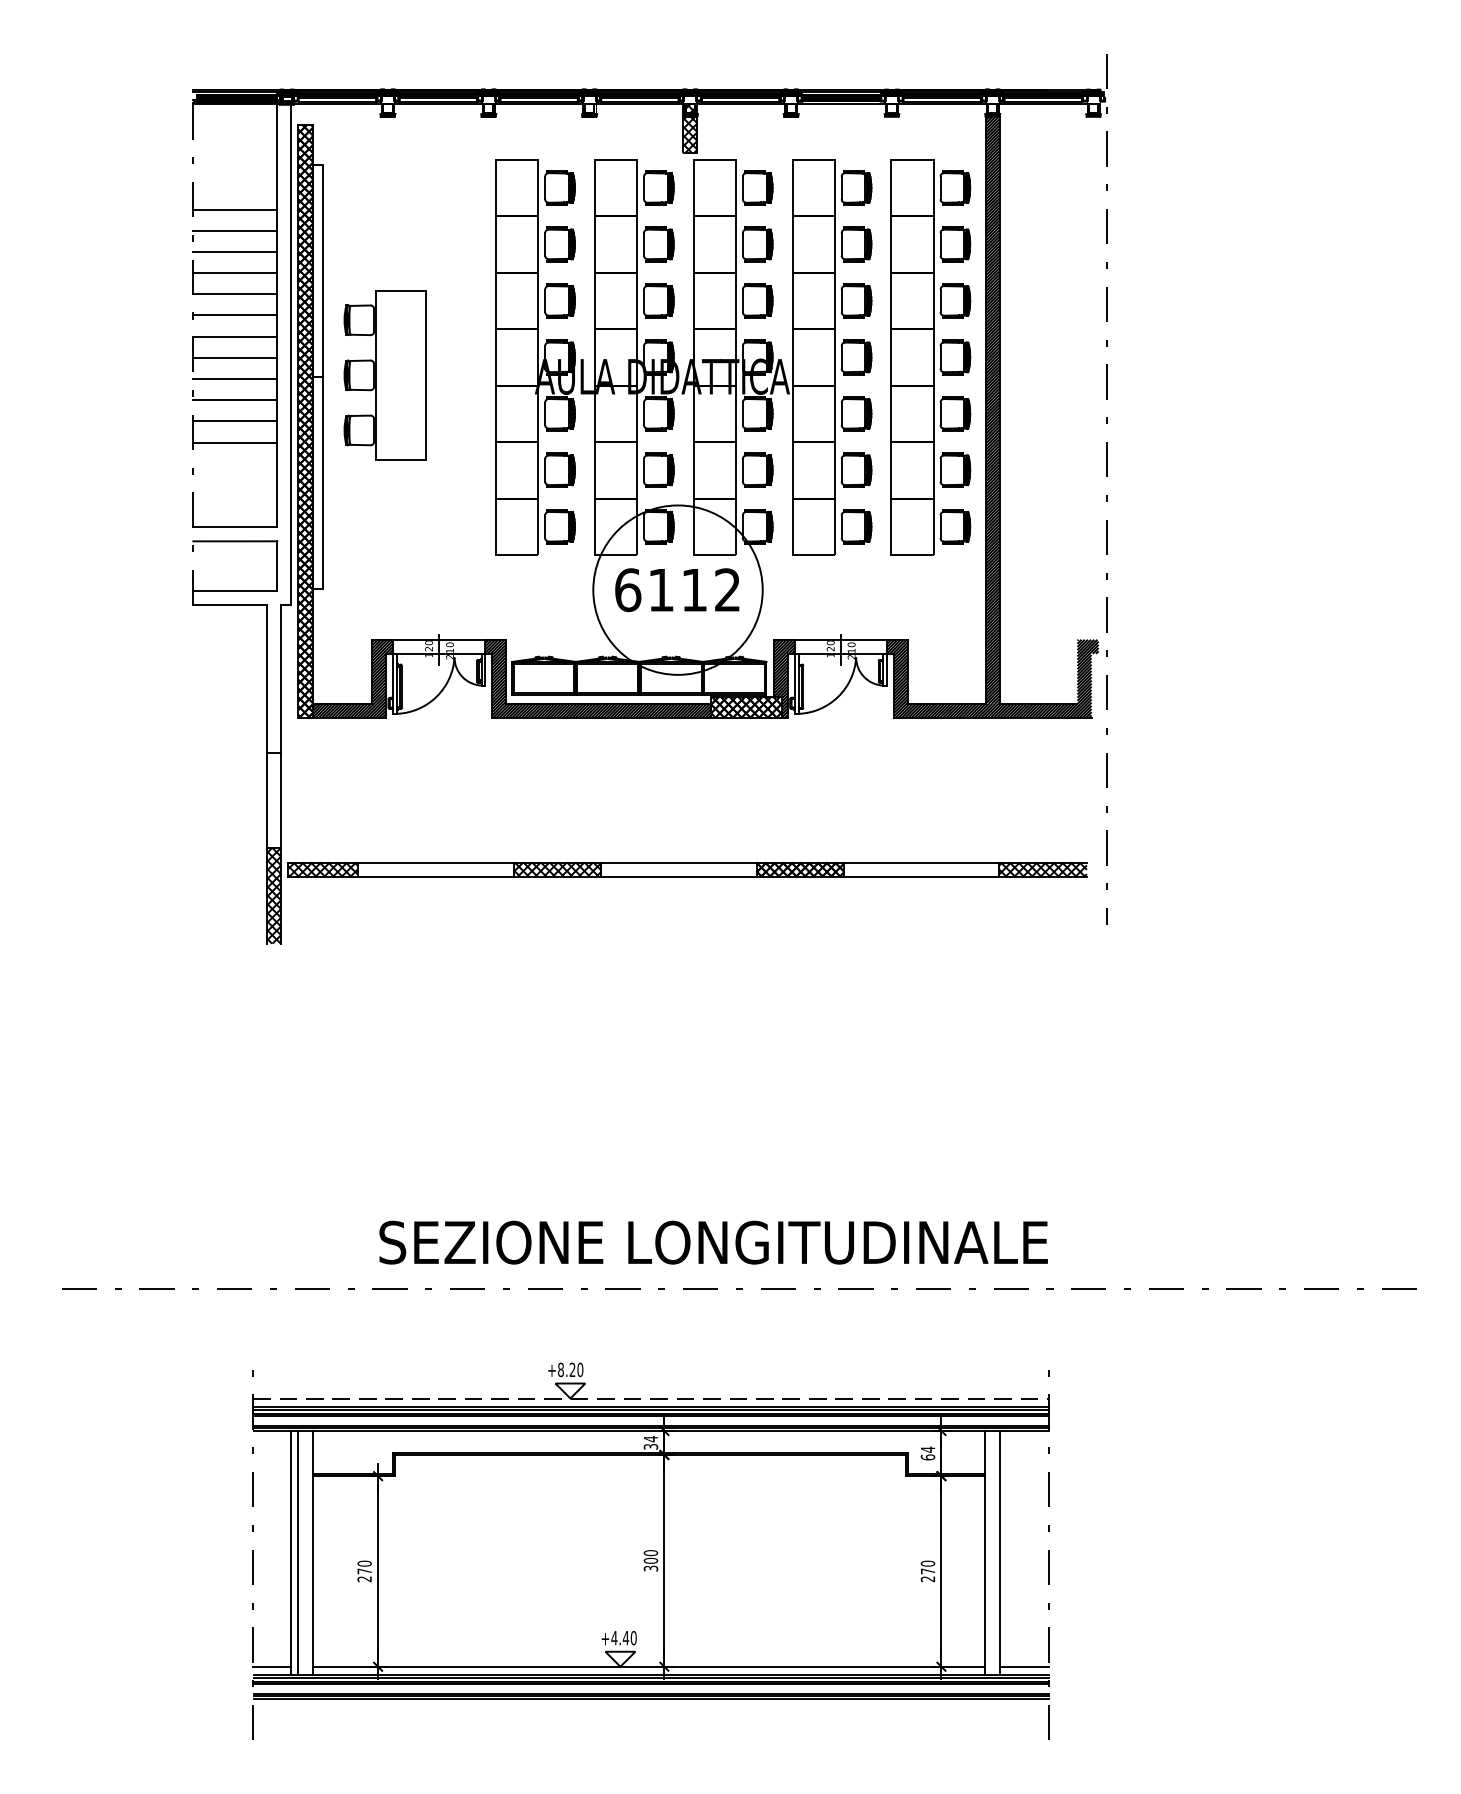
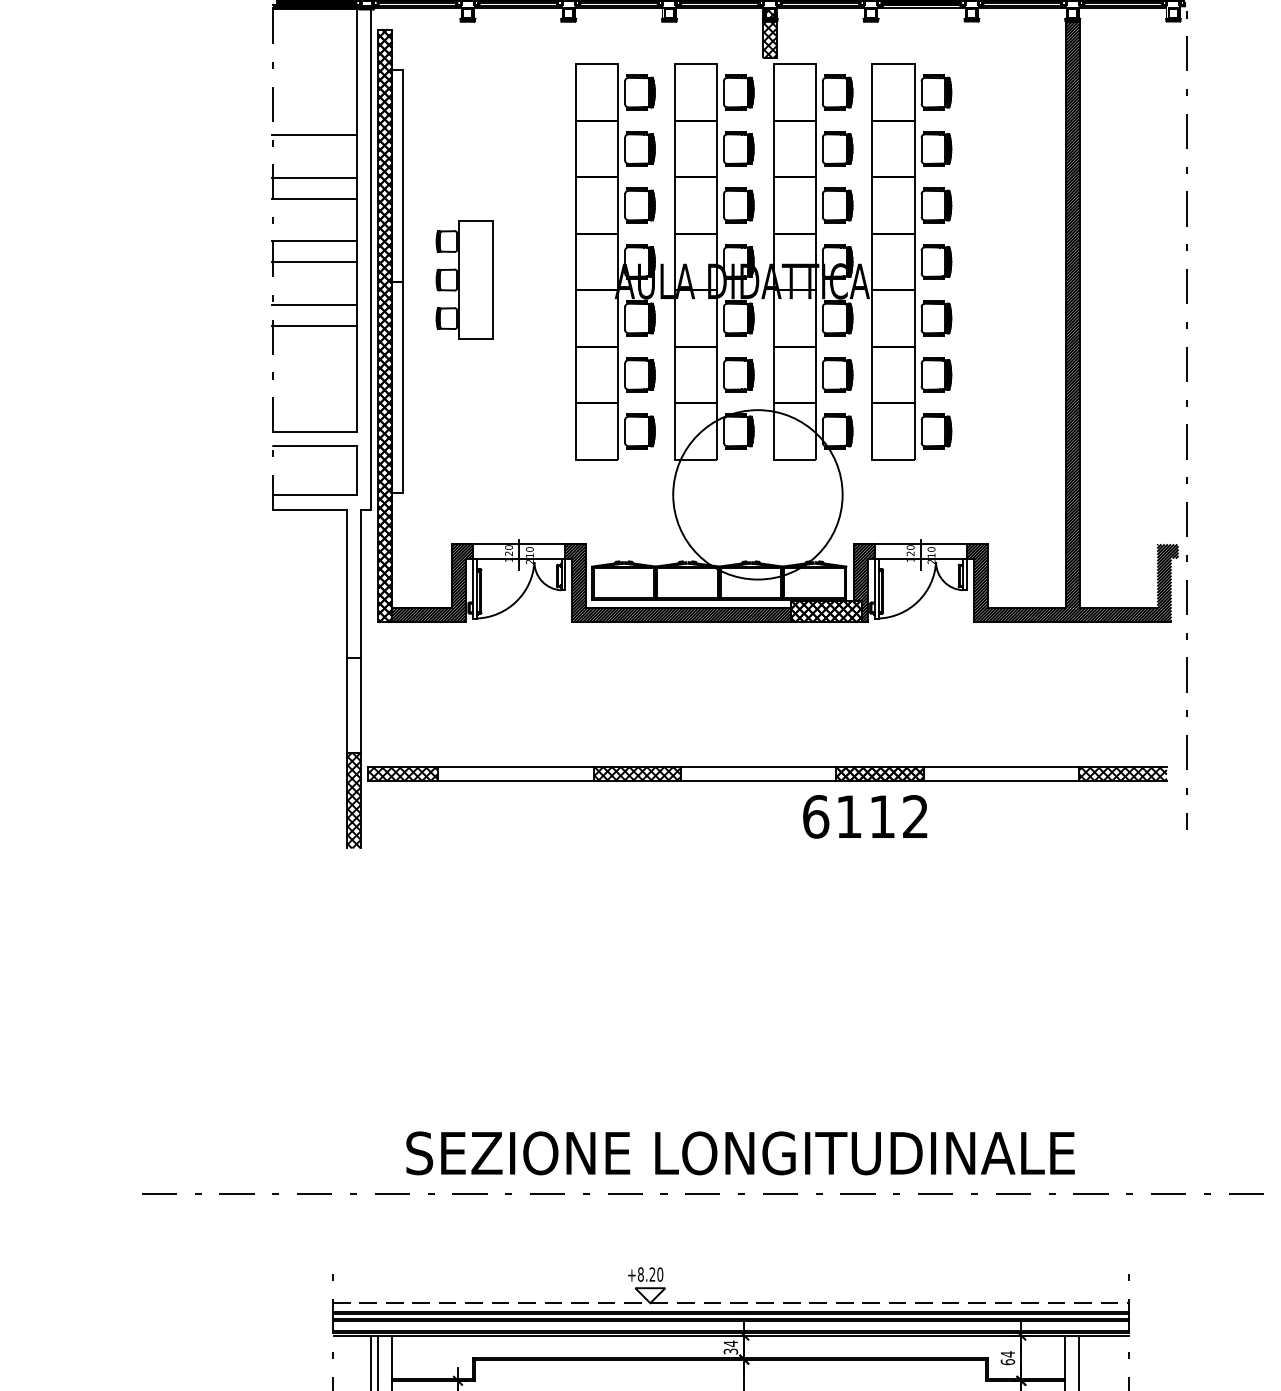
line: (234, 209) -> (314, 114), removed
line: (234, 251) -> (314, 156), removed
line: (234, 315) -> (314, 220), removed
part: (930, 357) -> (1010, 262), removed
part: (384, 375) -> (464, 280), size x0.7
line: (234, 378) -> (314, 283), removed
line: (234, 442) -> (314, 347), removed
text: (677, 590) -> (865, 817), moved
text: (713, 1242) -> (740, 1153), moved

